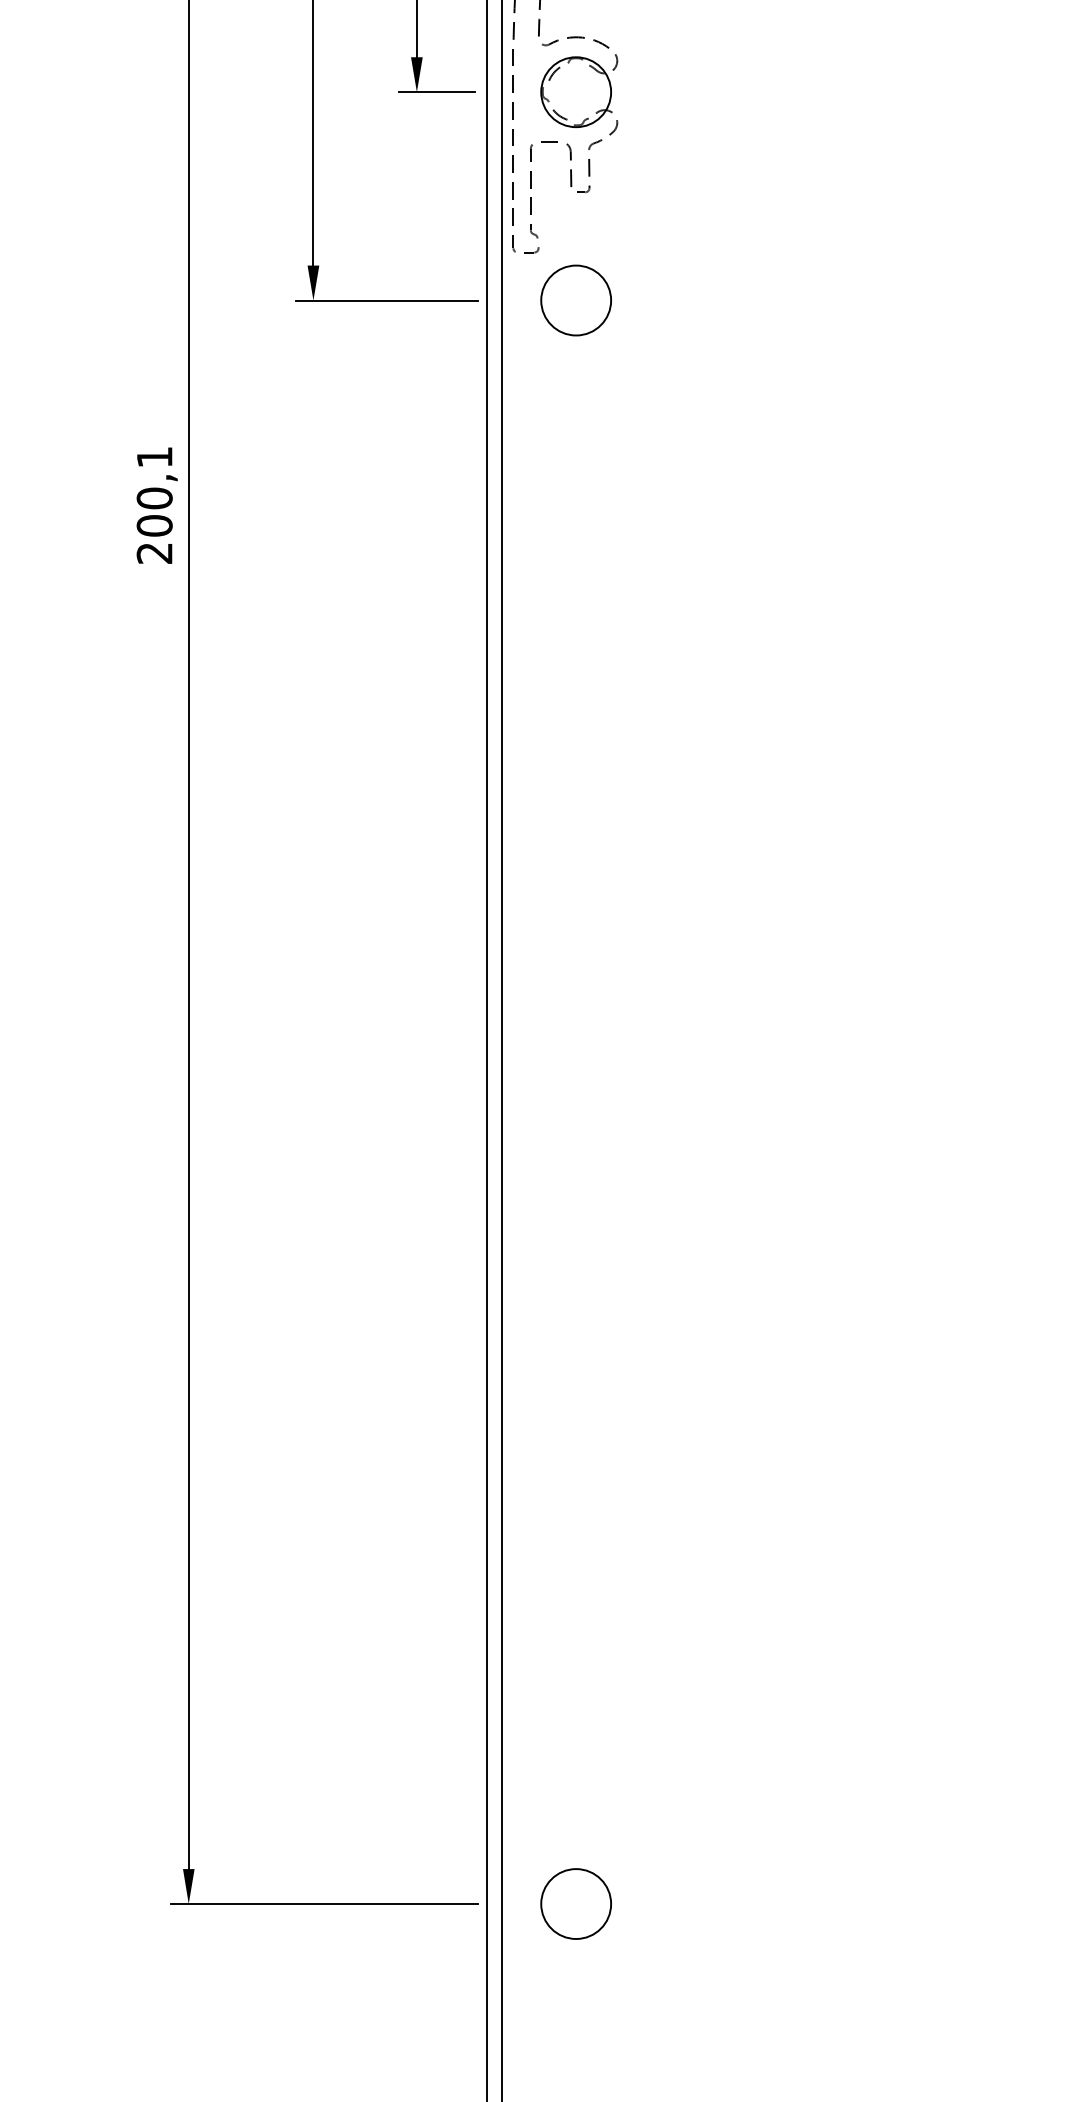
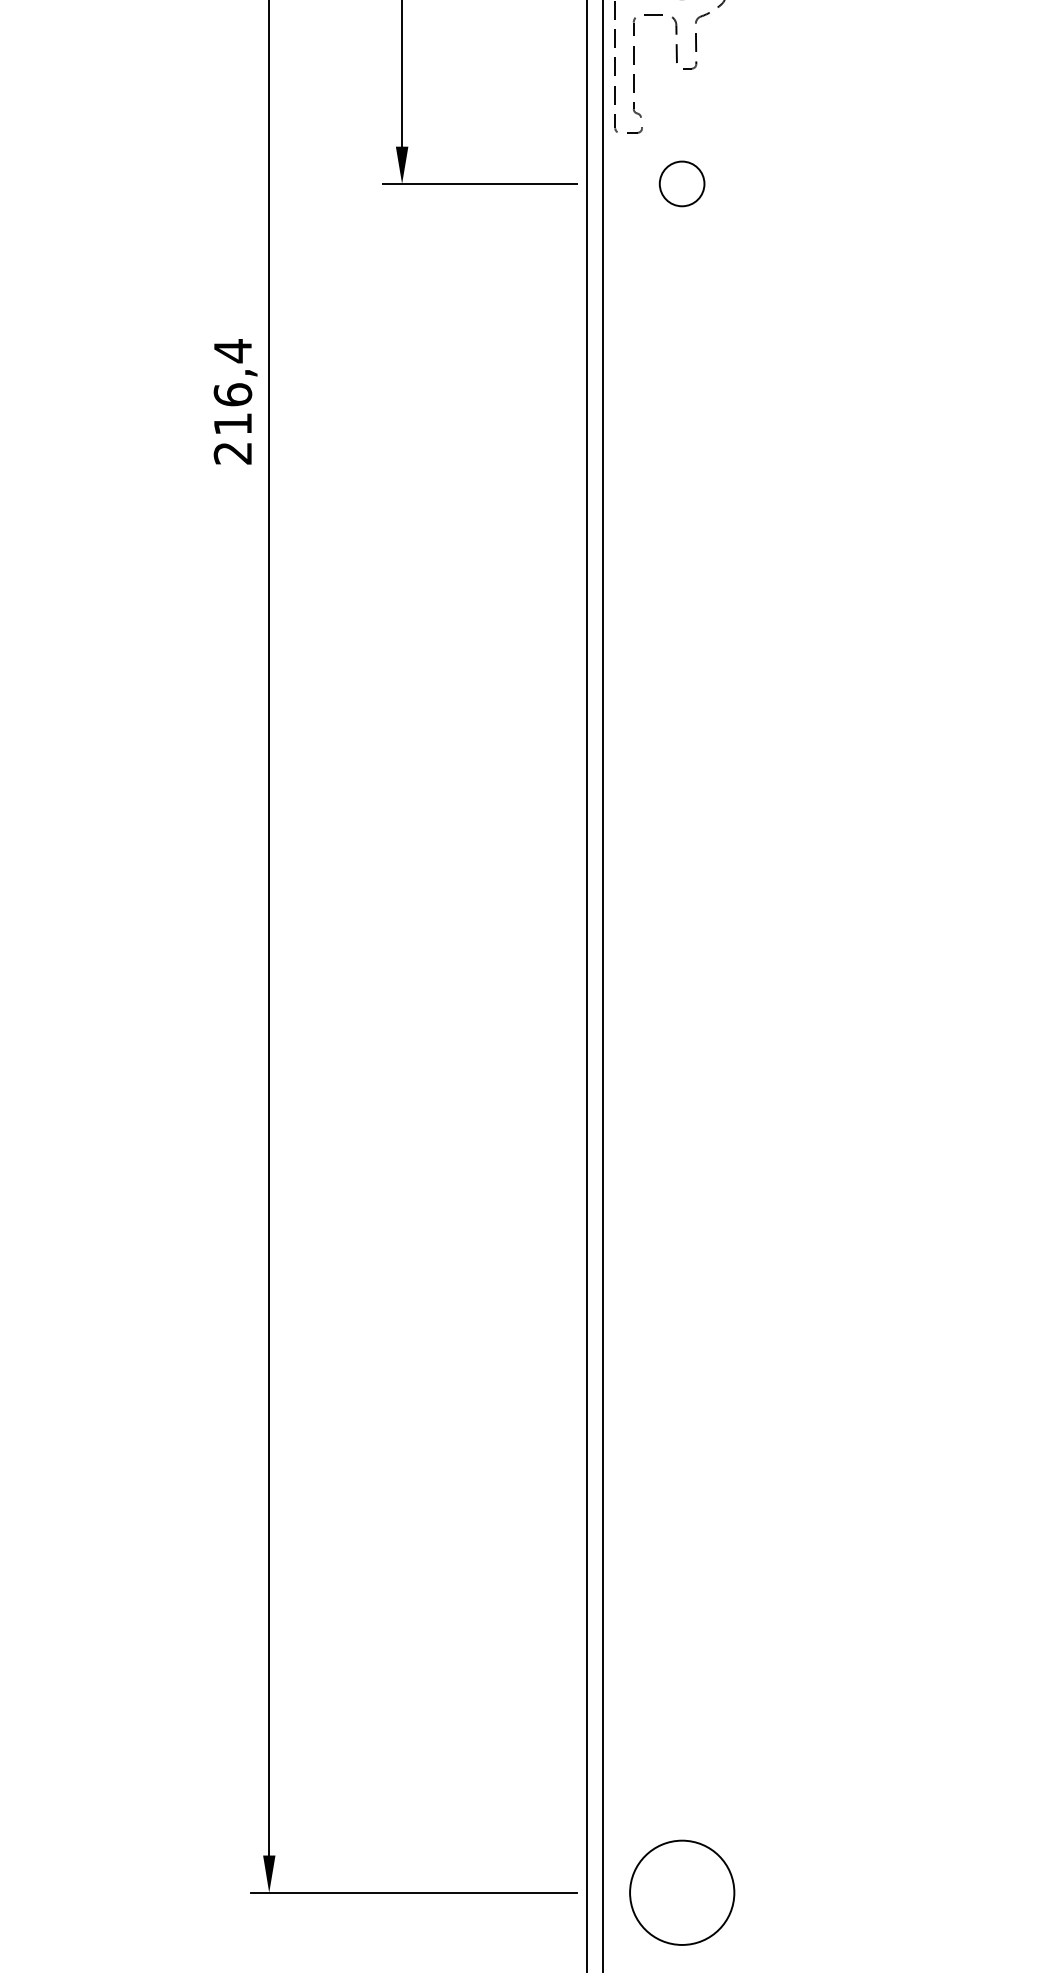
circle: (576, 300) -> (682, 183), size x0.6
text: (154, 491) -> (232, 387), 200,1 -> 216,4
circle: (575, 1903) -> (681, 1892), size x1.4

